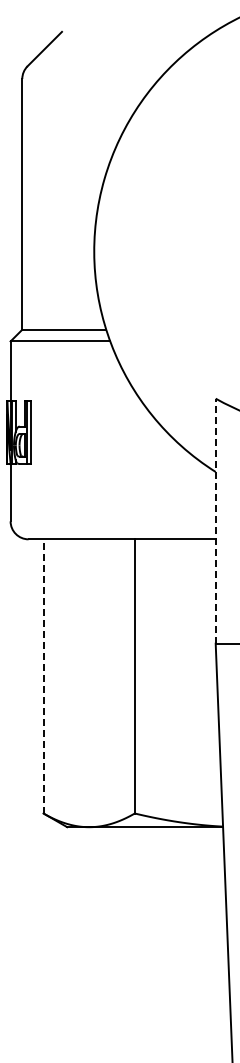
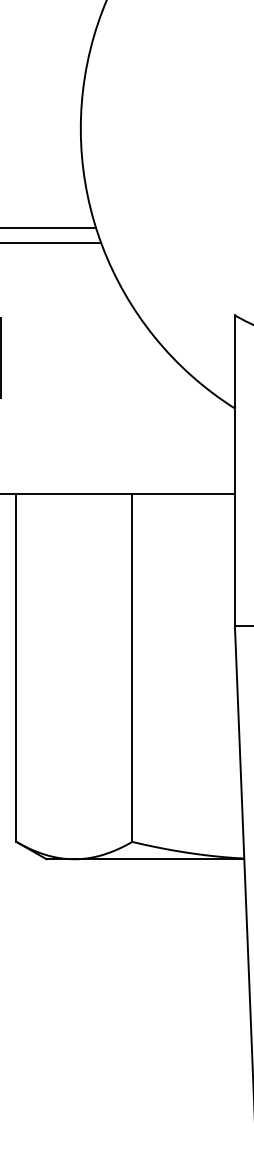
line: (215, 521) -> (234, 471), dashed -> solid
line: (43, 675) -> (16, 666), dashed -> solid

